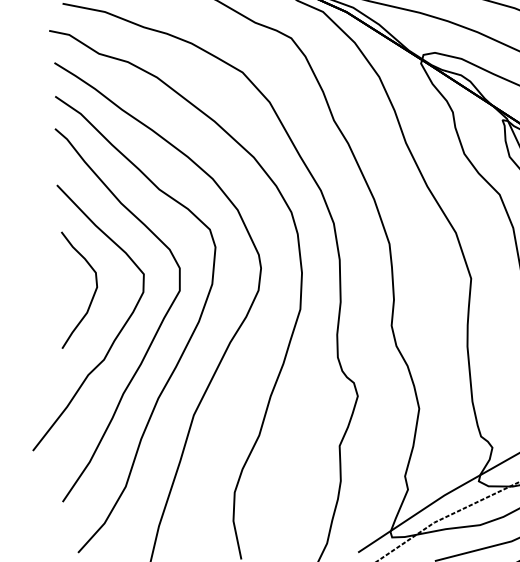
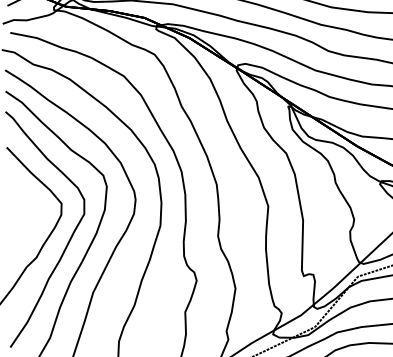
curve: (92, 292) -> (29, 215), removed

